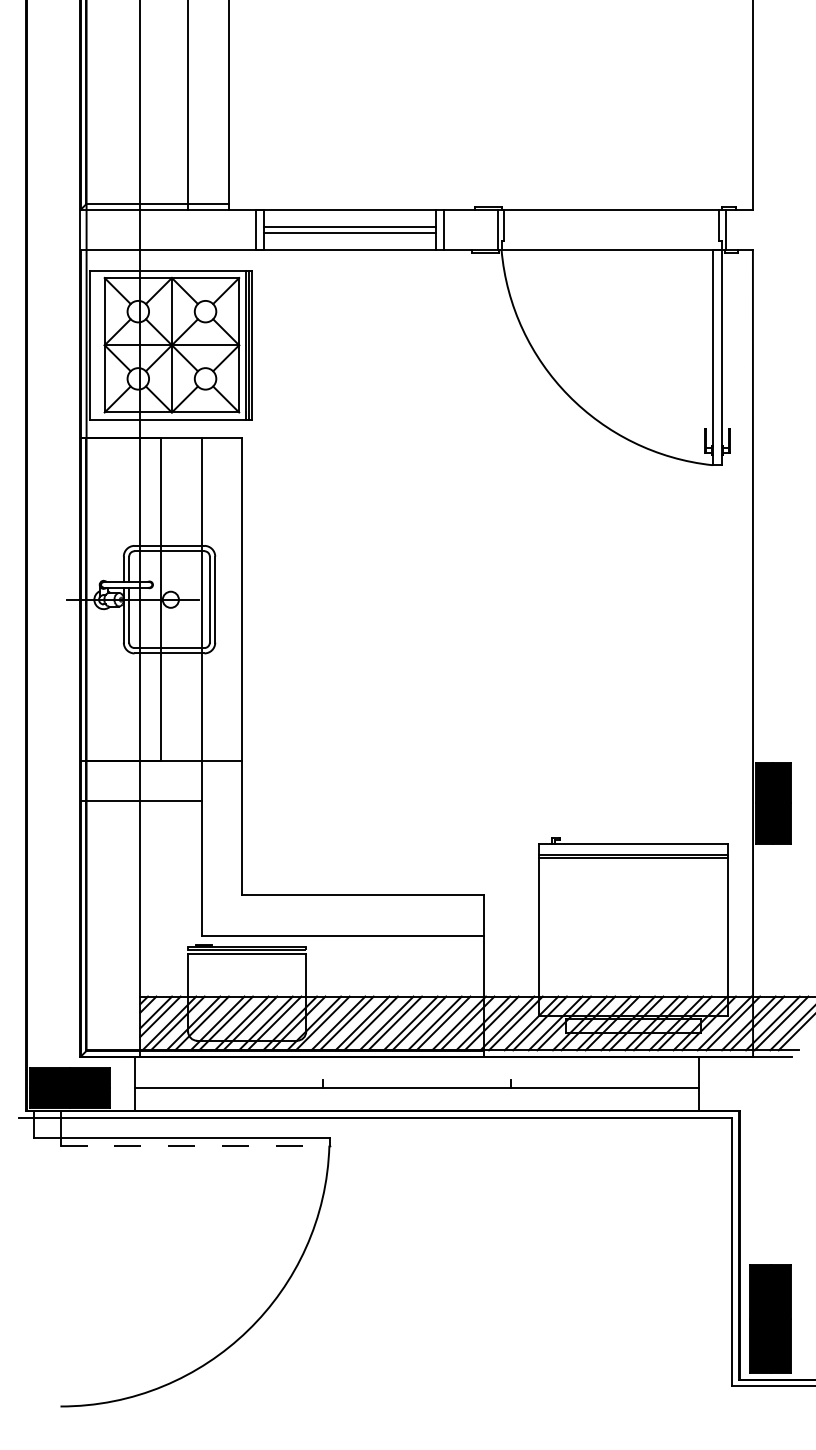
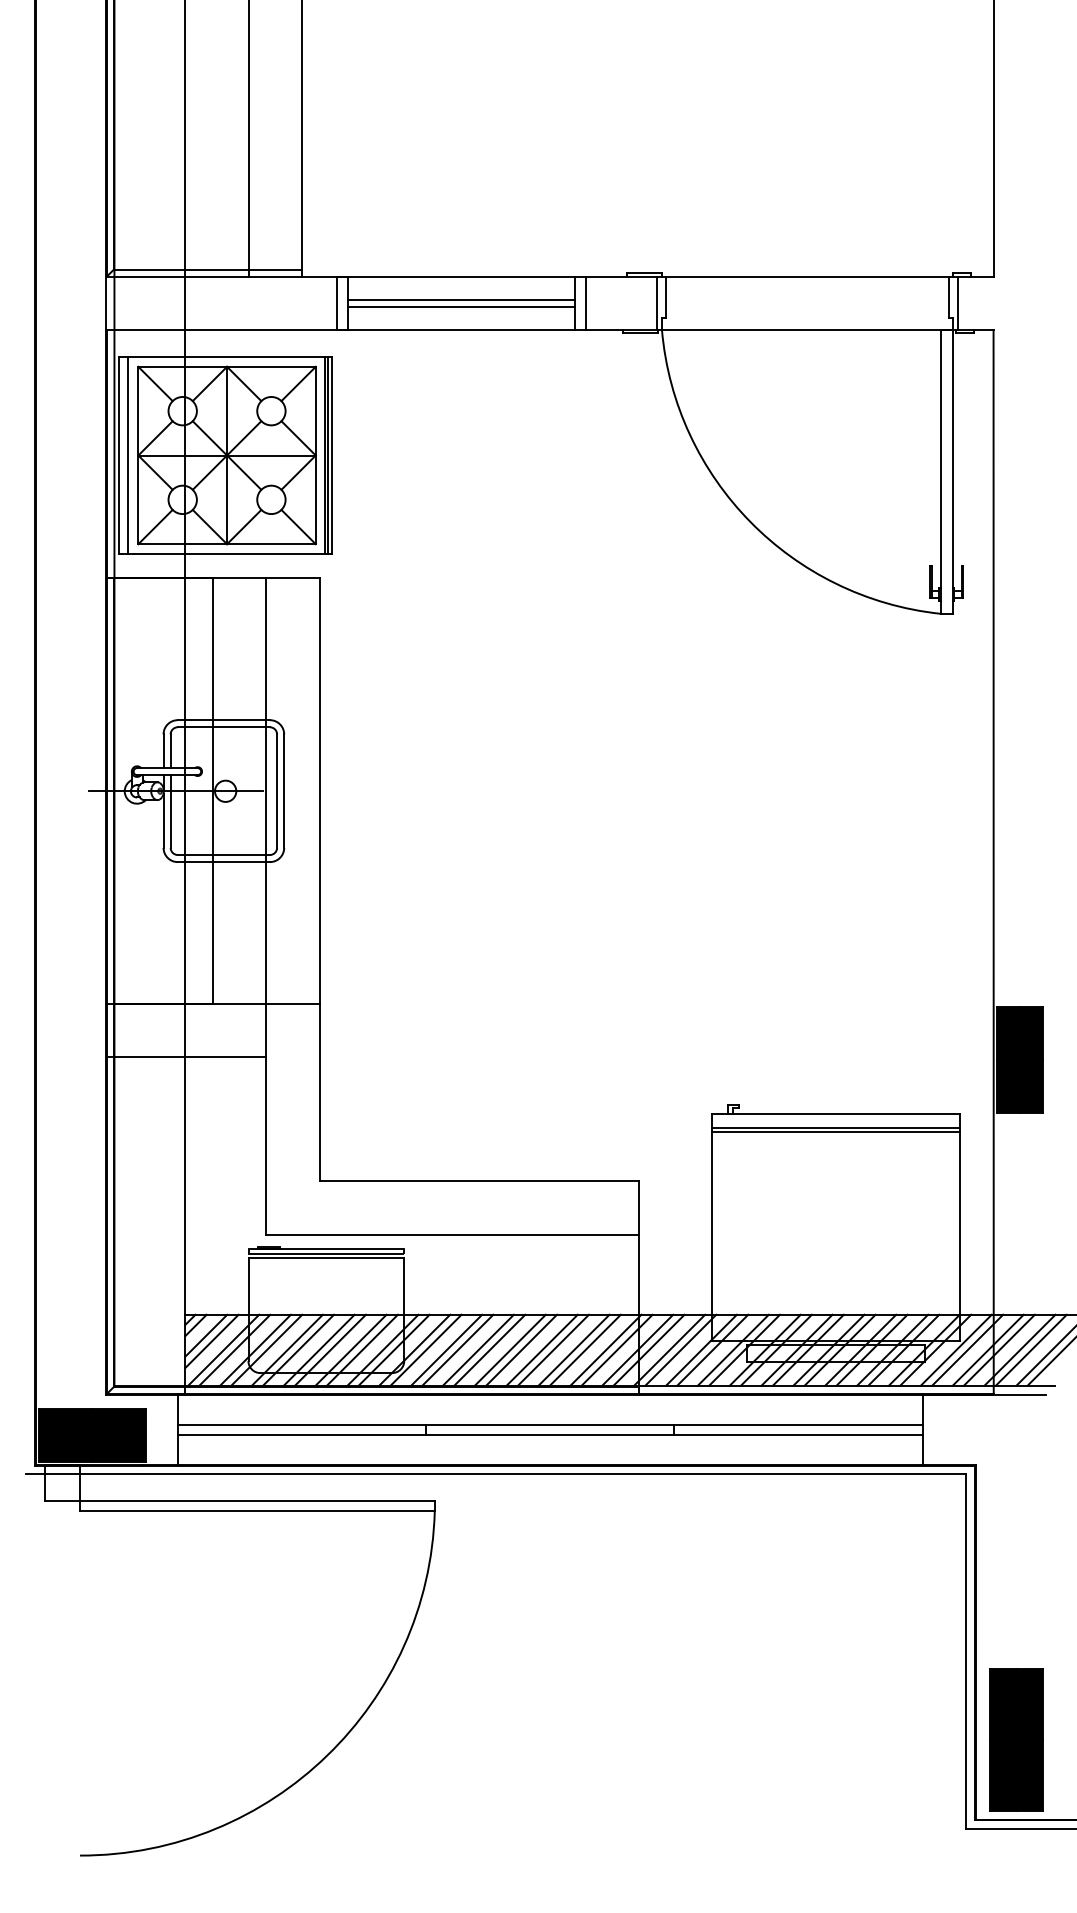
line: (97, 344) -> (128, 454), added
line: (416, 1079) -> (549, 1424), added
line: (195, 1145) -> (258, 1511), dashed -> solid

